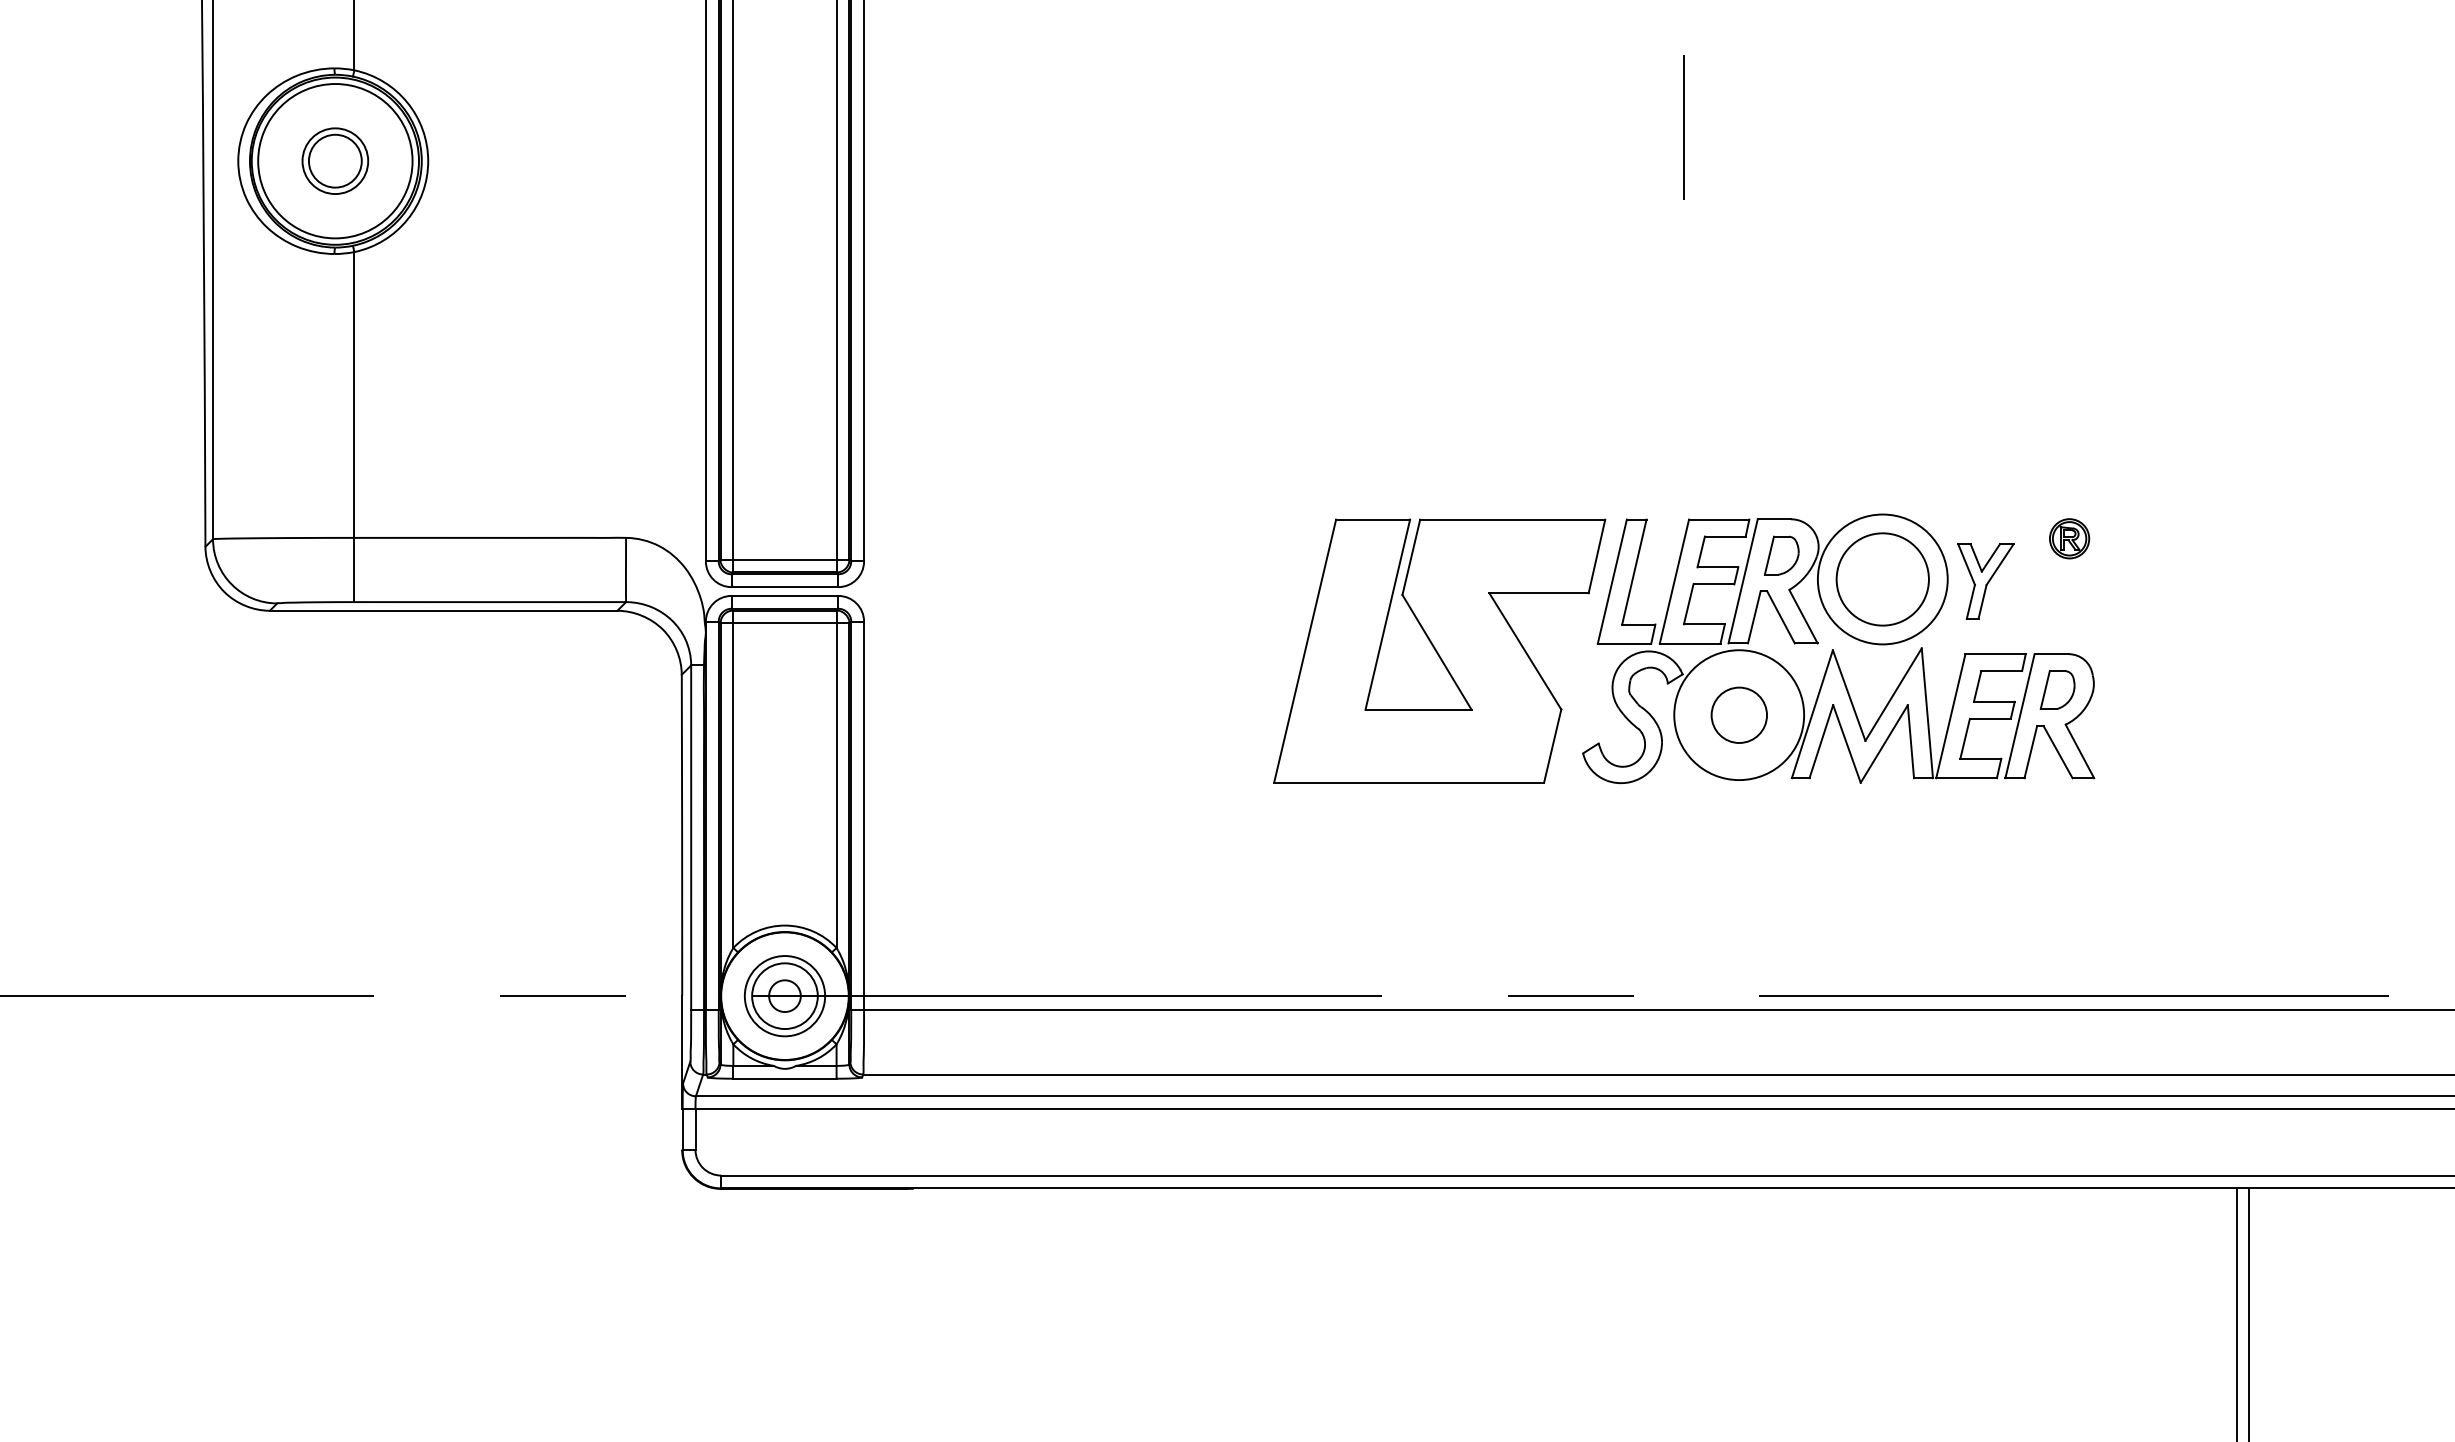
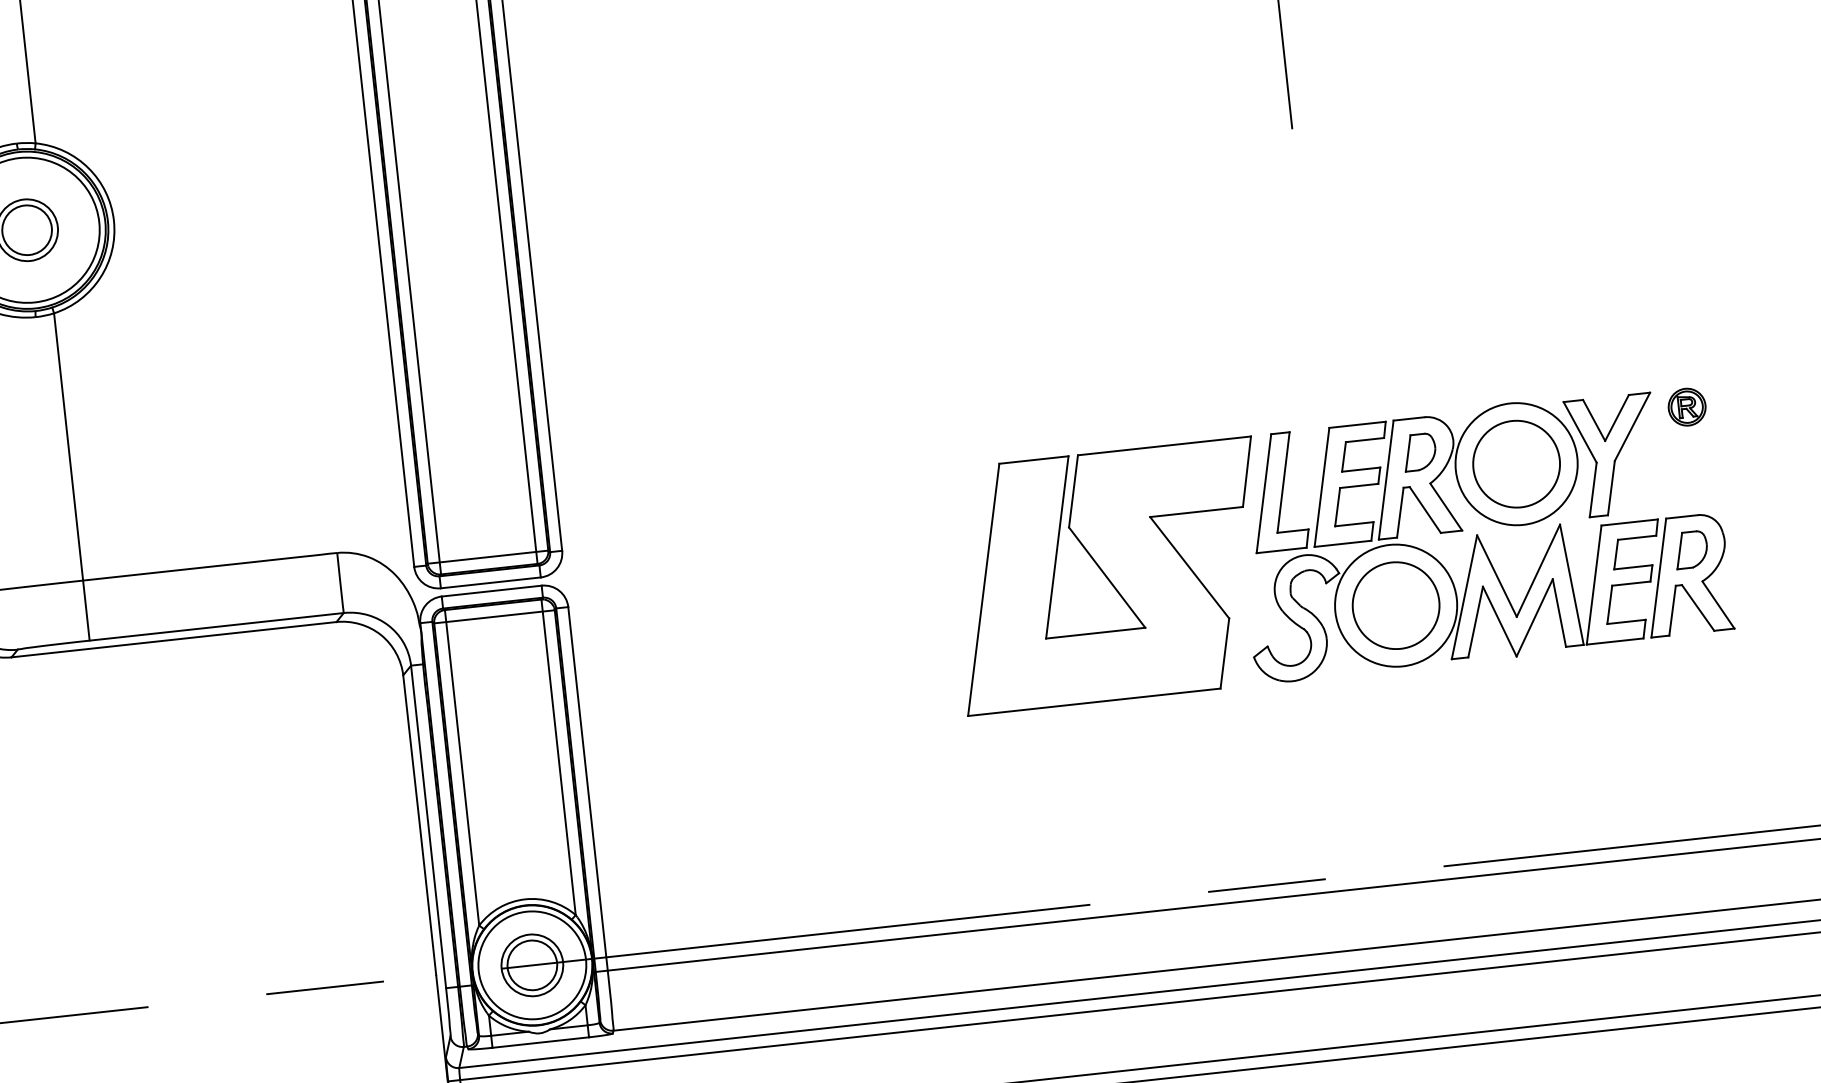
part: (1985, 581) -> (1612, 455), size x1.67
circle: (1739, 715) -> (1396, 605), size x1.67
circle: (784, 995) -> (531, 964), size x1.43
circle: (784, 995) -> (531, 964), size x1.67

